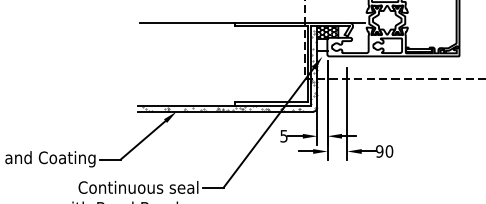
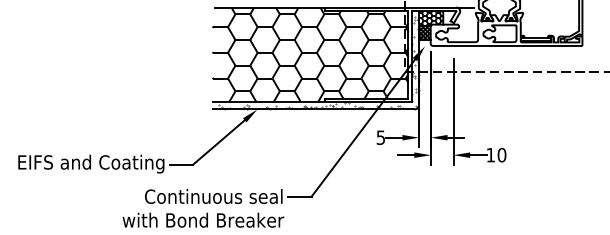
hatch: (321, 44) -> (424, 32), added
hatch: (222, 63) -> (310, 54), added
text: (379, 150) -> (490, 154), 90 -> 10

